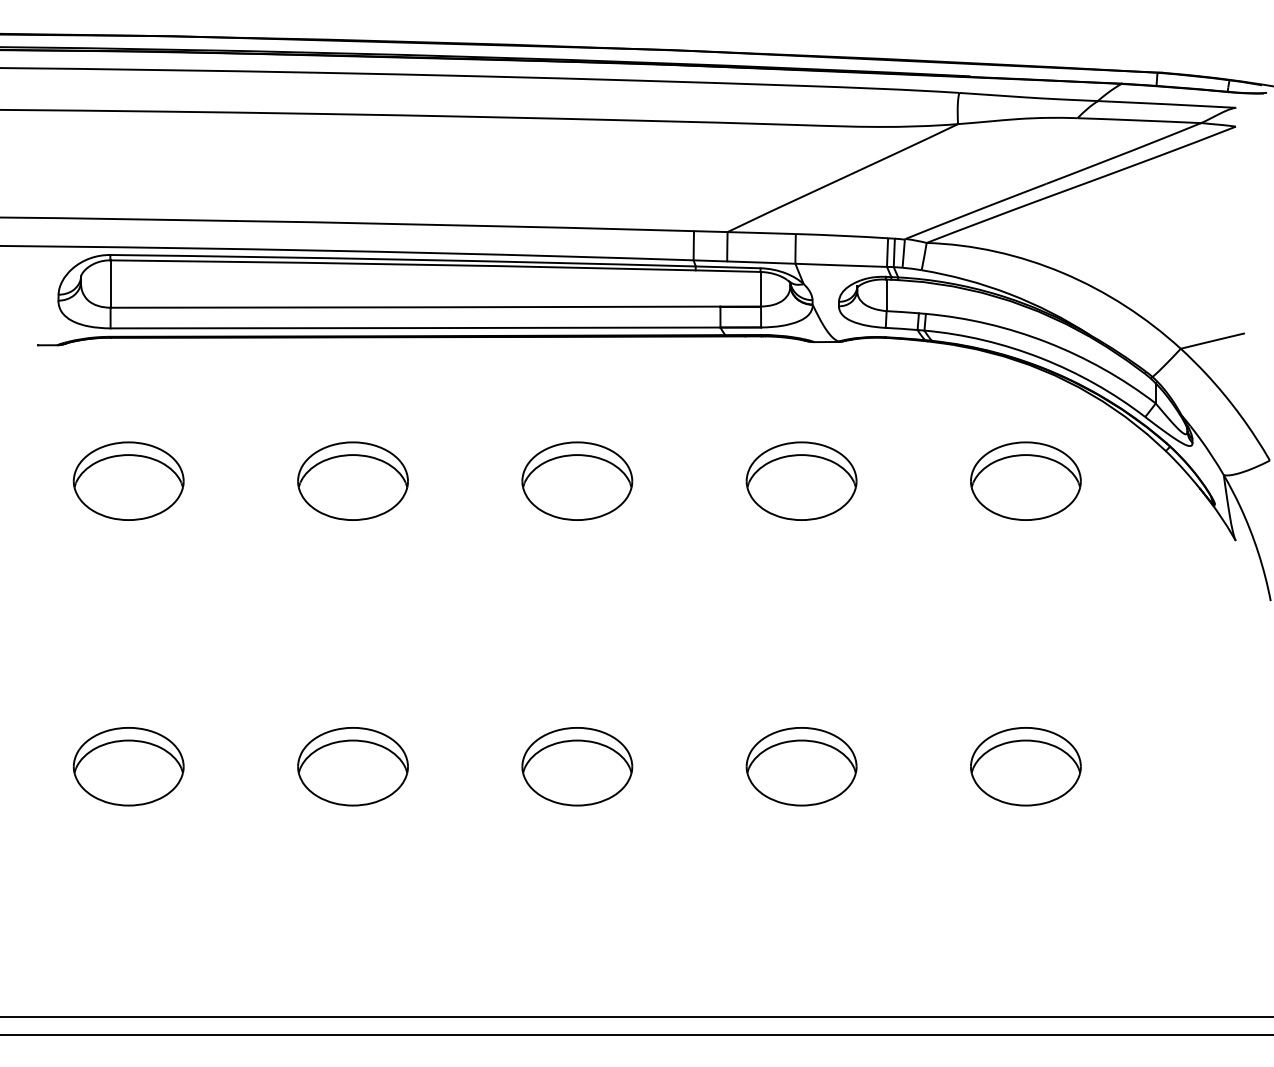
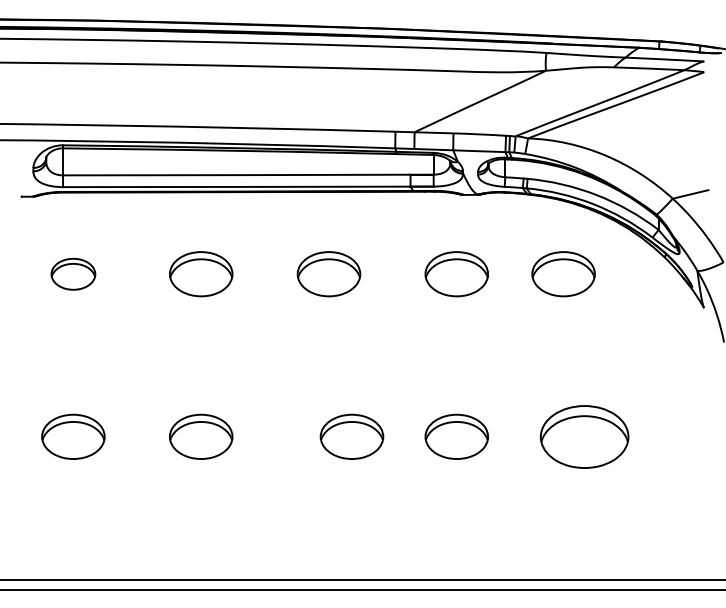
part: (128, 481) -> (73, 274), size x0.7
part: (1025, 481) -> (563, 274), moved
part: (576, 766) -> (351, 436), moved
part: (1025, 766) -> (584, 436), size x1.4

